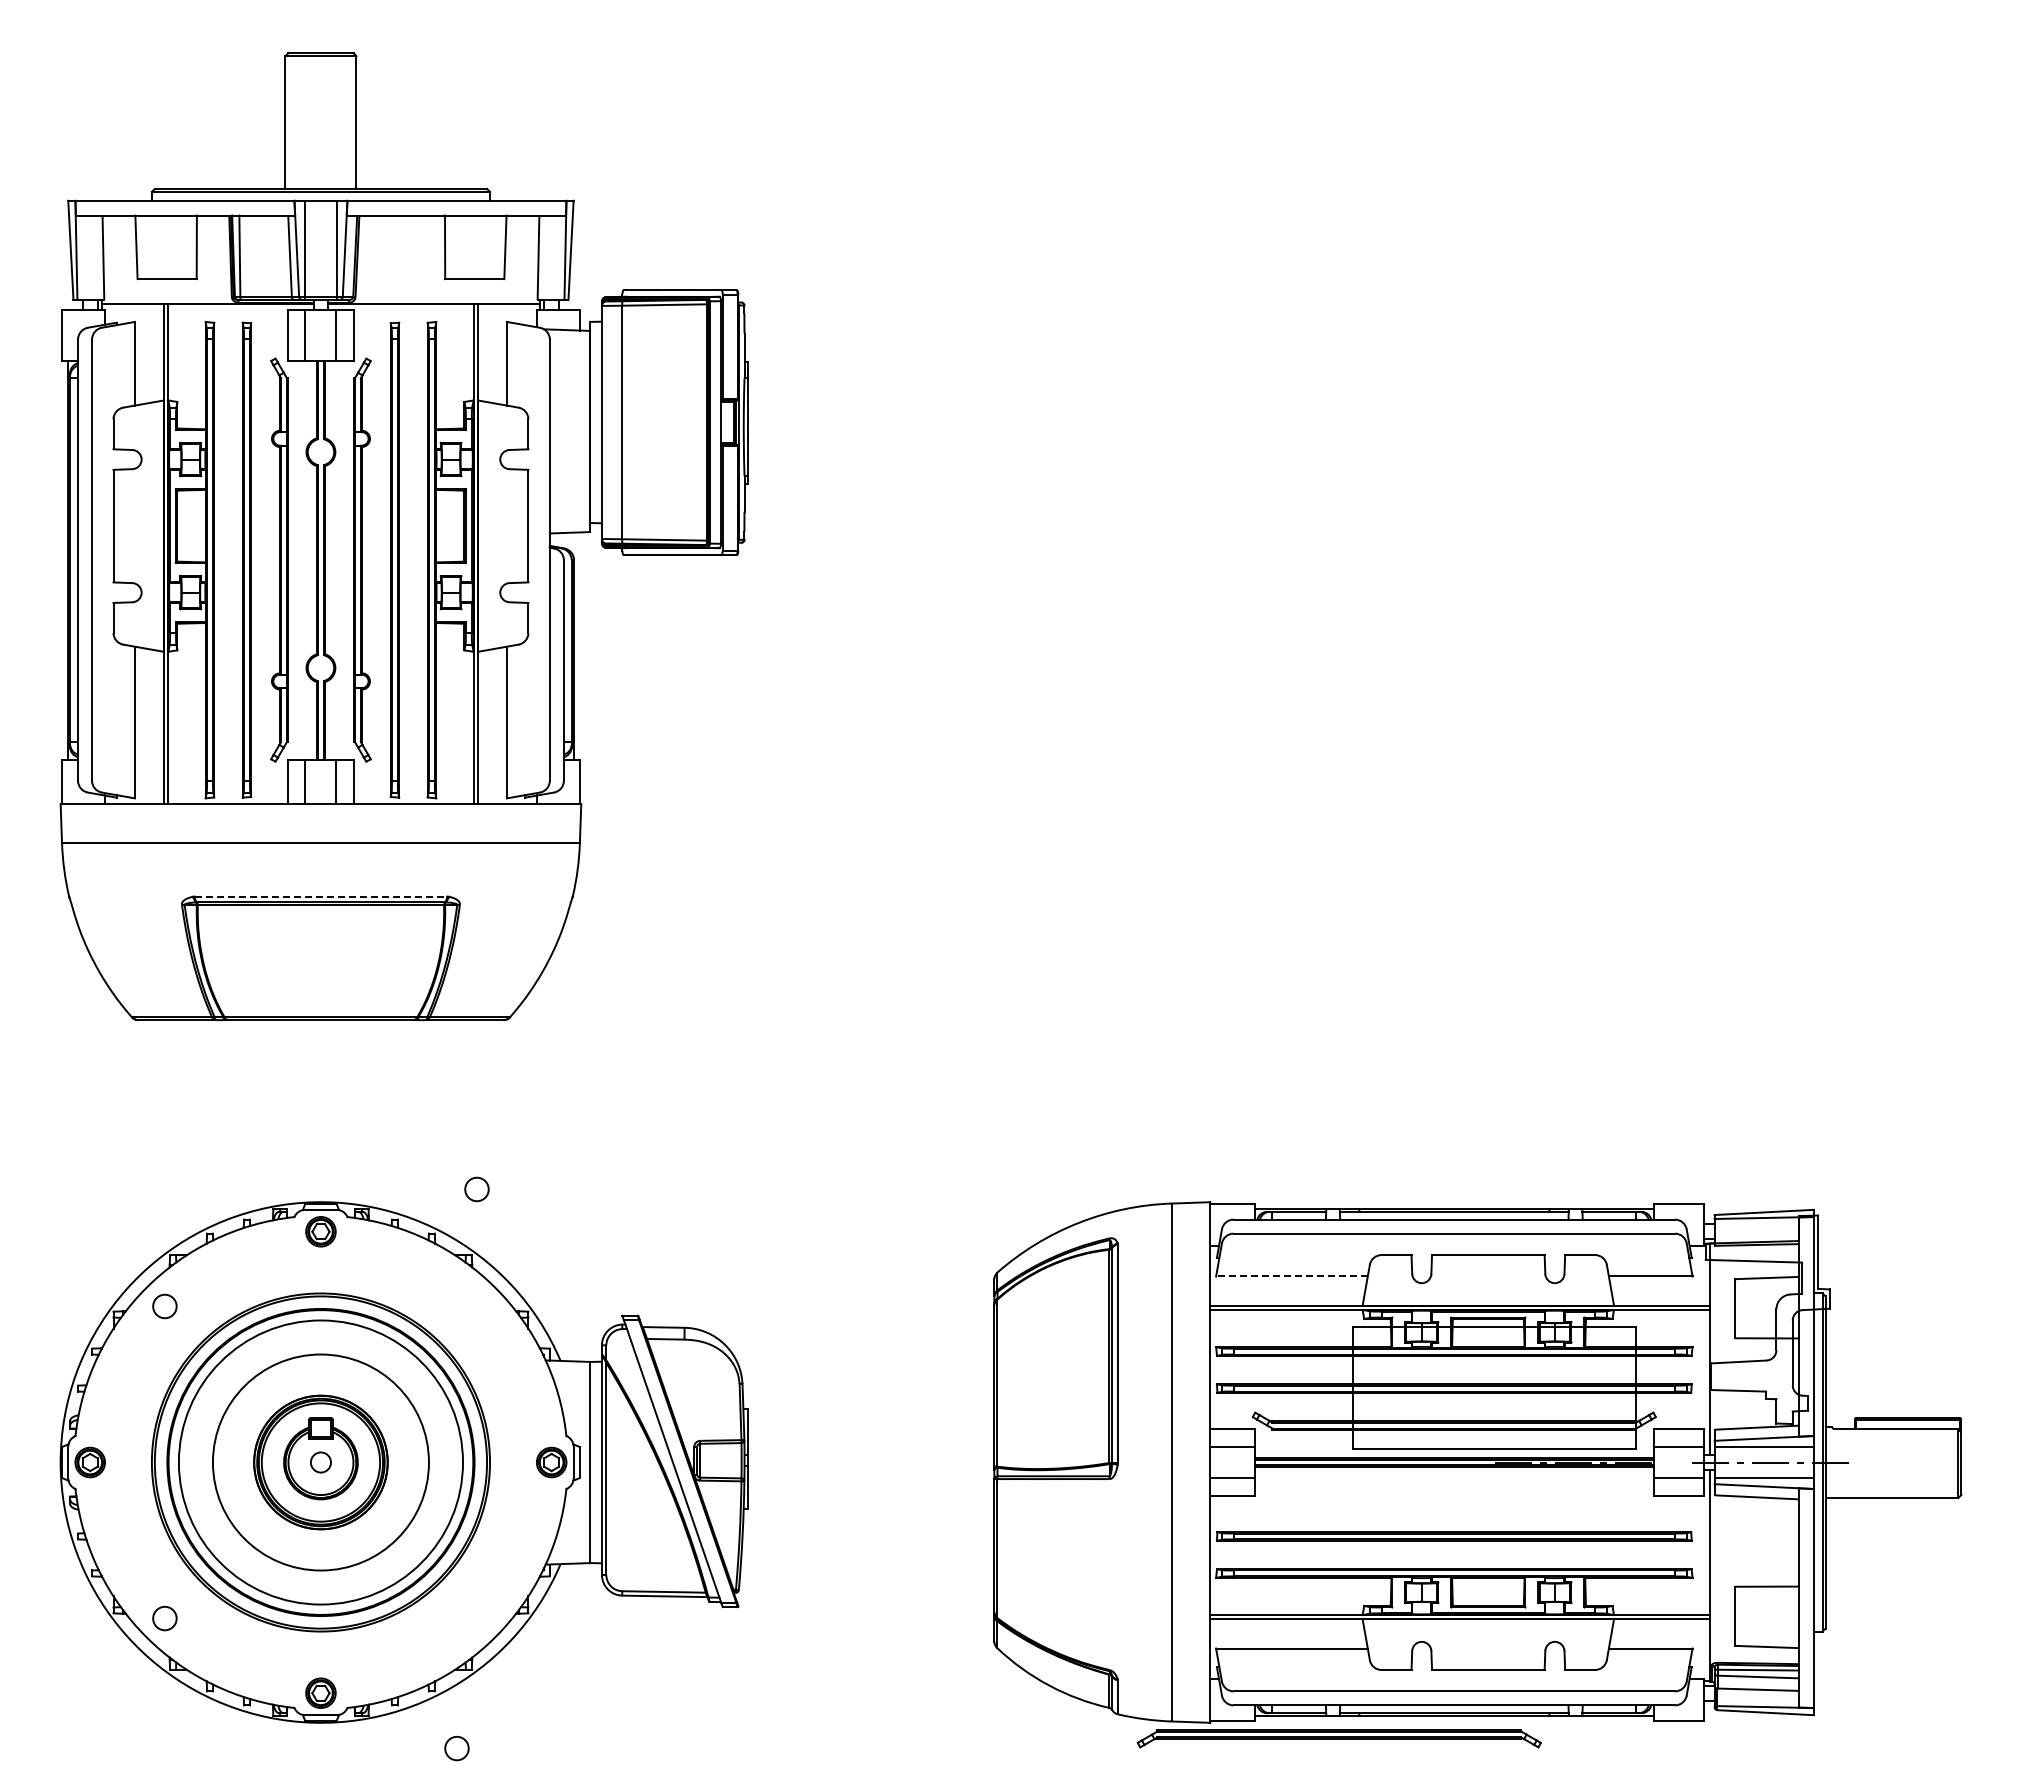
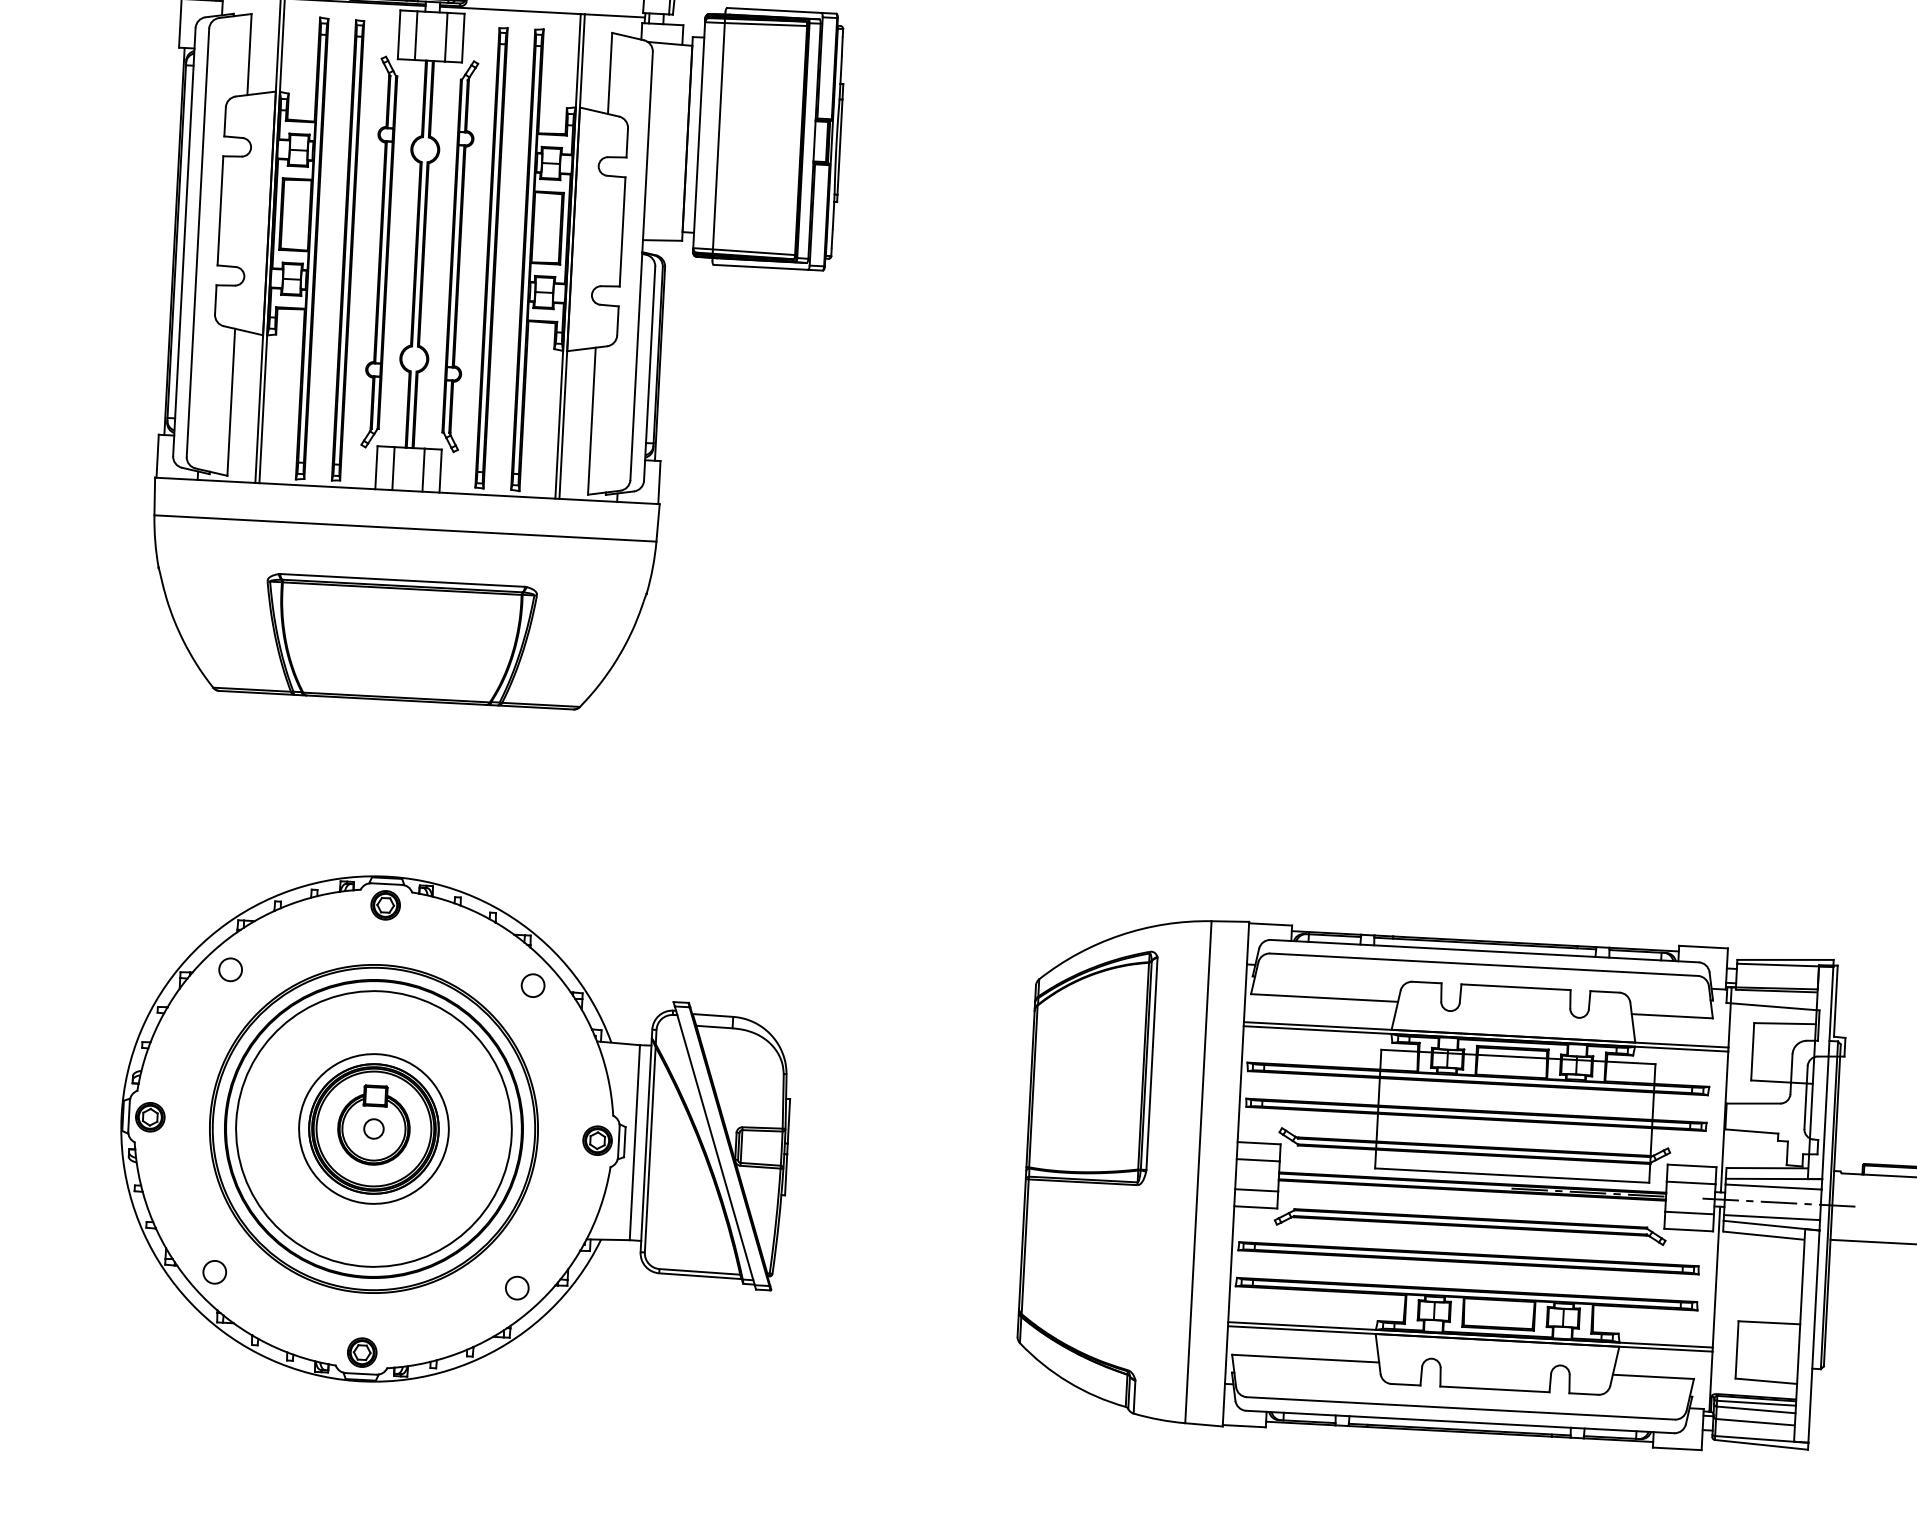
line: (321, 896) -> (403, 580), dashed -> solid
circle: (476, 1189) -> (532, 985), moved
line: (1291, 1276) -> (1324, 998), dashed -> solid
circle: (320, 1462) -> (373, 1128), size x0.71
part: (1338, 1738) -> (1469, 1226), moved
circle: (456, 1748) -> (516, 1288), moved

